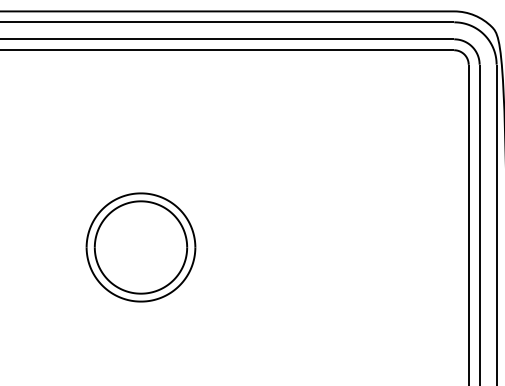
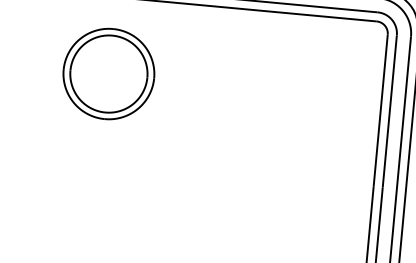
part: (140, 247) -> (108, 74), moved

